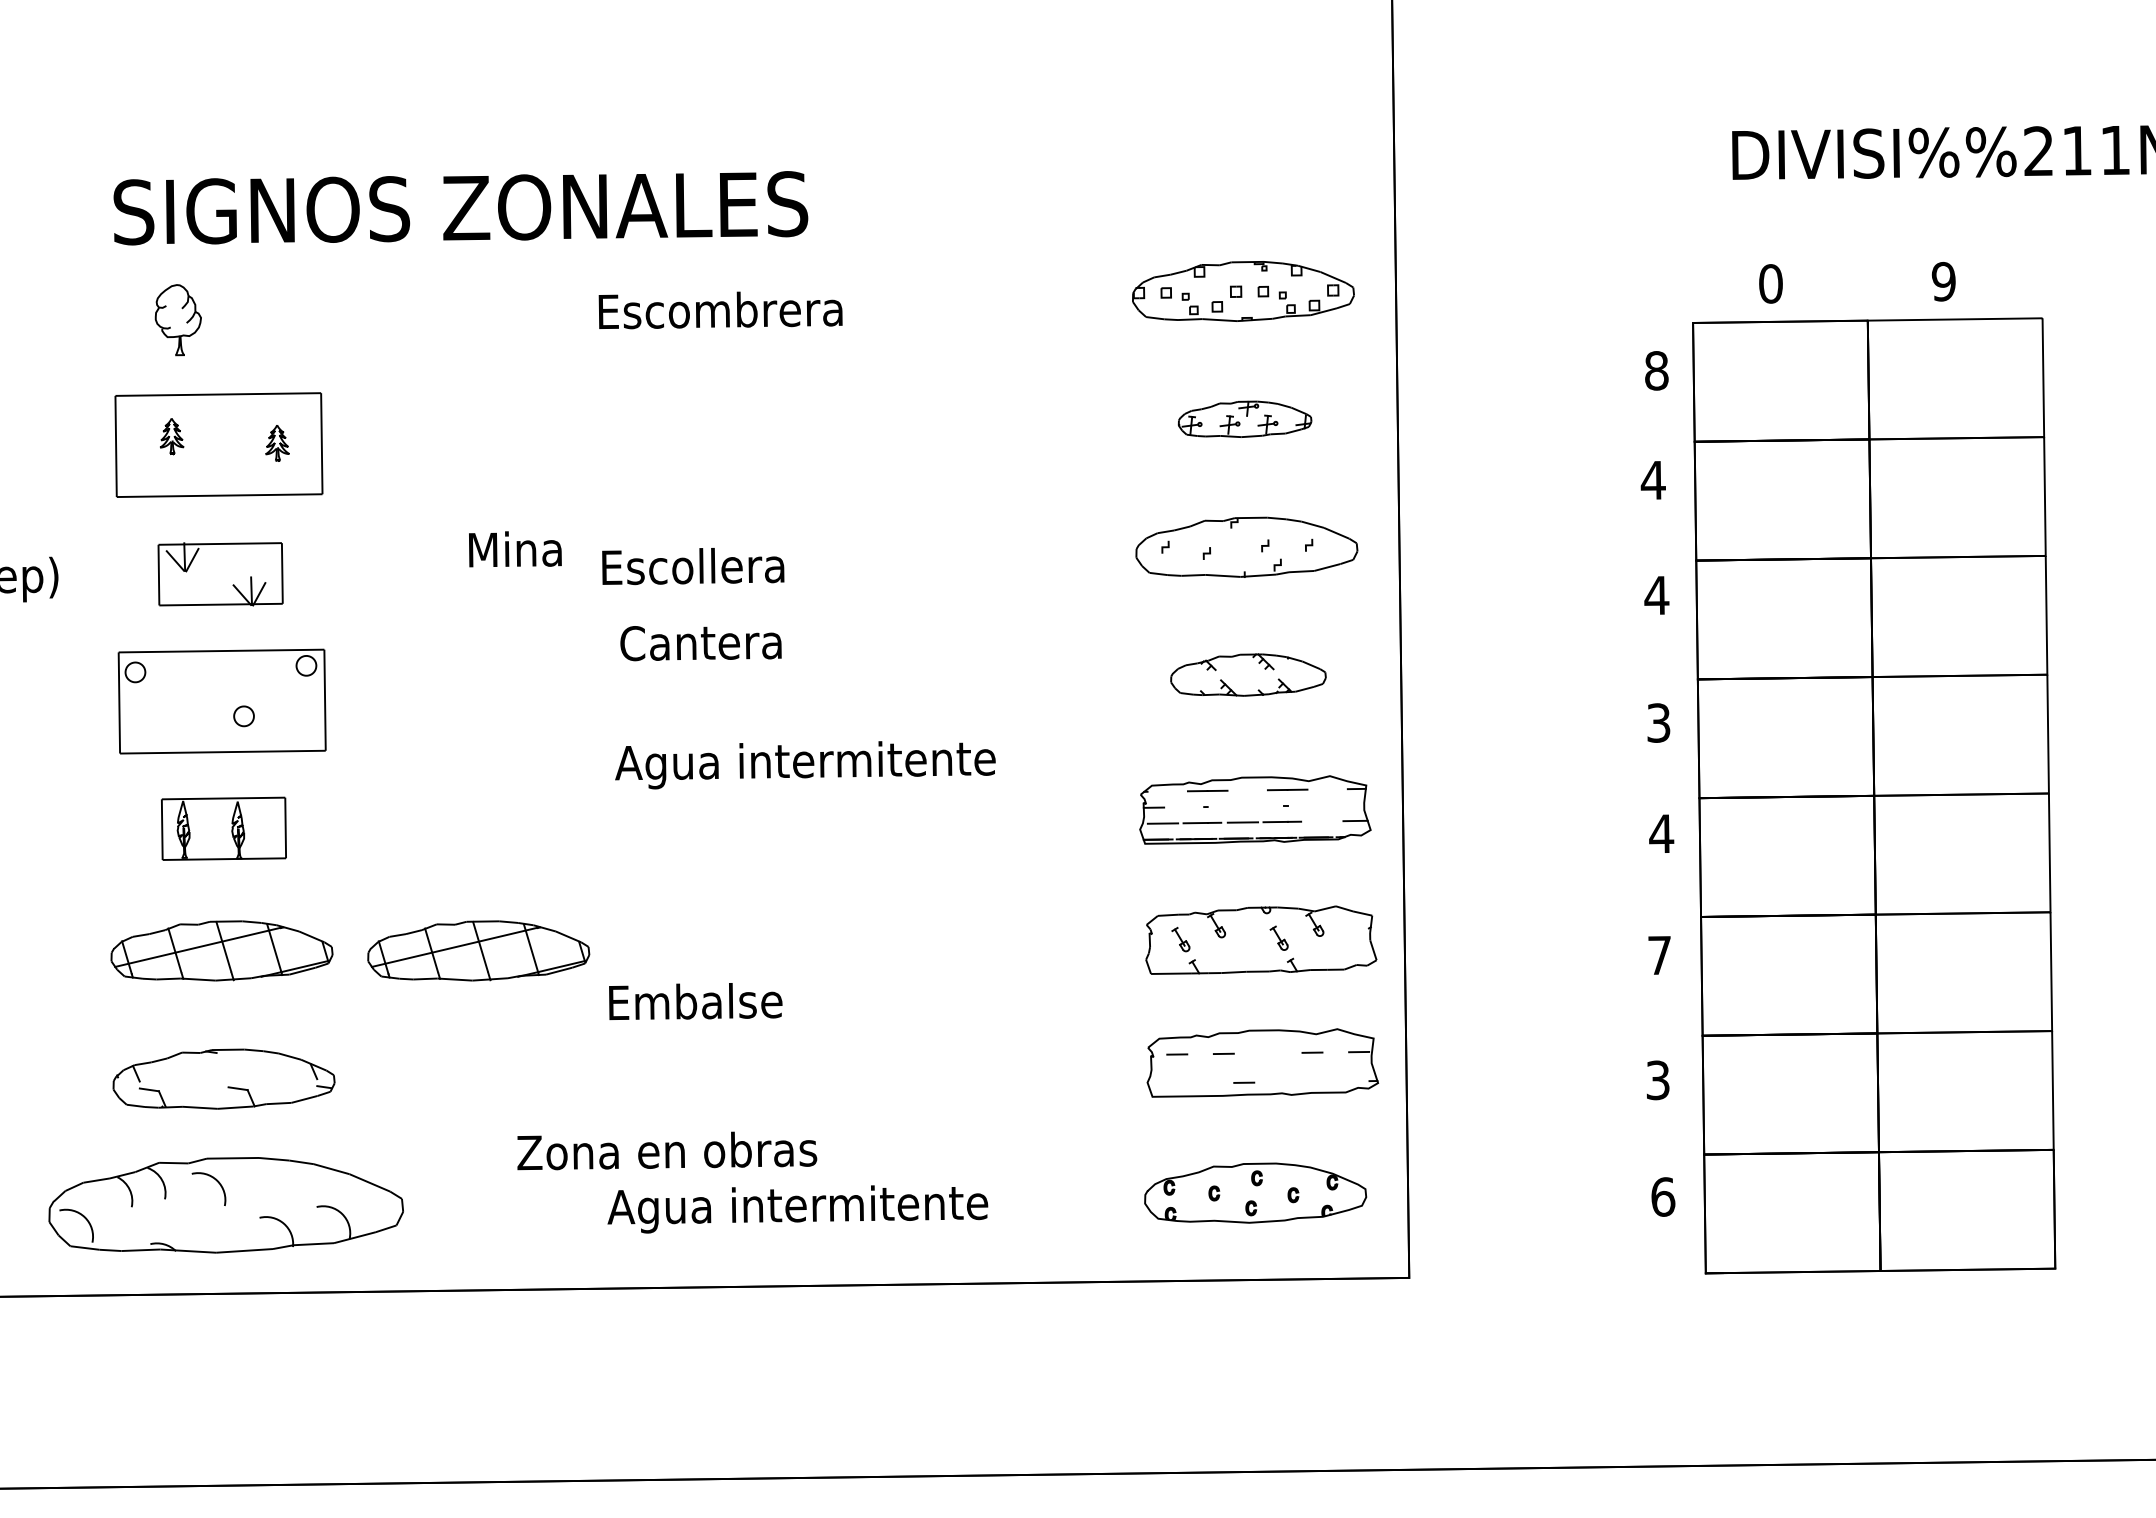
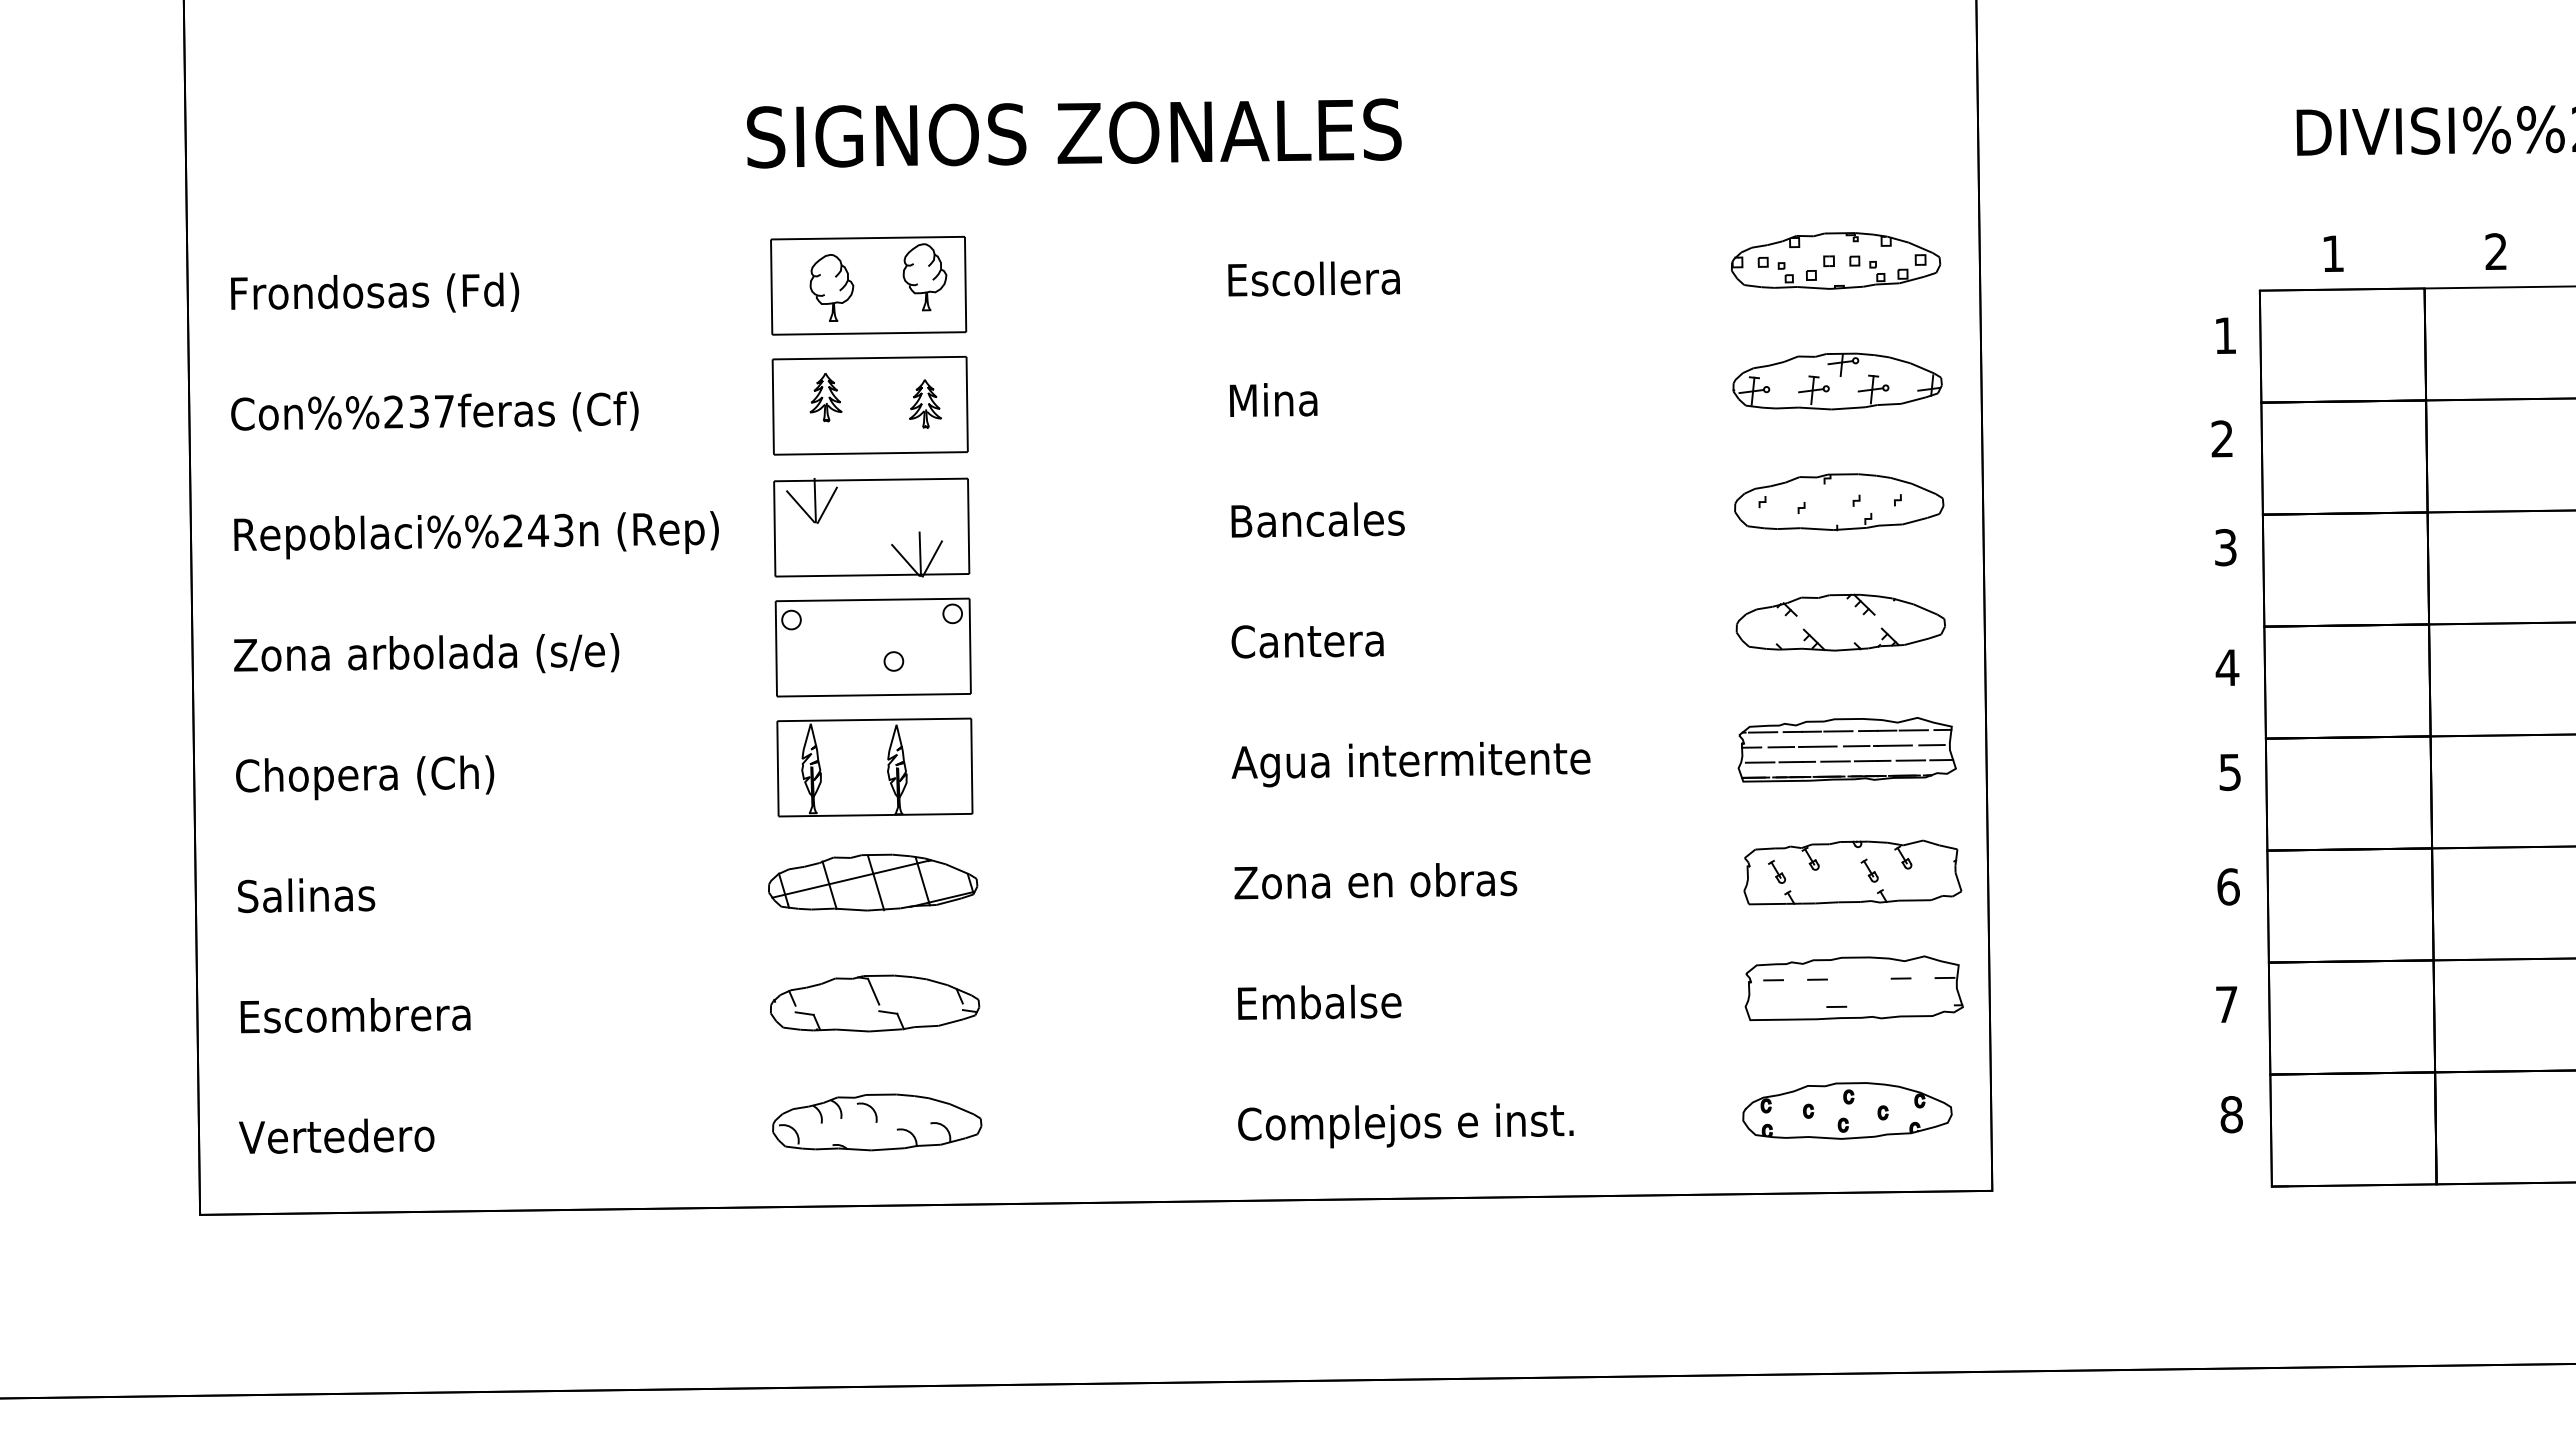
text: (461, 208) -> (1074, 133), moved
text: (1944, 281) -> (2496, 251), 9 -> 2
text: (1771, 283) -> (2333, 253), 0 -> 1
text: (769, 310) -> (1389, 278), Escombrera -> Escollera
part: (217, 317) -> (868, 285), added
text: (1656, 370) -> (2225, 335), 8 -> 1
part: (1245, 419) -> (1837, 381), size x1.67
part: (171, 436) -> (825, 397), size x1.43
part: (277, 442) -> (925, 403), size x1.43
text: (1653, 479) -> (2222, 438), 4 -> 2
text: (515, 548) -> (1273, 399), moved
text: (699, 565) -> (1323, 519), Escollera -> Bancales
part: (220, 574) -> (871, 527), size x1.67
text: (1656, 595) -> (2225, 547), 4 -> 3
text: (700, 643) -> (1307, 641), moved
part: (1248, 674) -> (1840, 622), size x1.43
text: (1658, 722) -> (2227, 667), 3 -> 4
text: (804, 765) -> (1410, 764), moved
line: (1325, 789) -> (1913, 730), added
line: (1246, 790) -> (1838, 731), added
line: (1165, 791) -> (1762, 732), added
line: (1305, 805) -> (1894, 745), added
line: (1344, 805) -> (1931, 745), added
line: (1225, 806) -> (1819, 746), added
line: (1265, 806) -> (1856, 746), added
line: (1185, 807) -> (1781, 747), added
line: (1322, 821) -> (1910, 760), added
part: (223, 828) -> (874, 767), size x1.67
text: (1661, 834) -> (2230, 772), 4 -> 5
part: (479, 950) -> (1115, 882), removed
text: (1659, 955) -> (2228, 886), 7 -> 6
text: (695, 1000) -> (1319, 1001), moved
line: (222, 1066) -> (873, 991), added
text: (1657, 1080) -> (2226, 1004), 3 -> 7
text: (666, 1151) -> (1375, 881), moved
text: (1662, 1196) -> (2231, 1114), 6 -> 8
part: (226, 1205) -> (877, 1122), size x0.62
text: (797, 1209) -> (1415, 1126), Agua intermitente -> Complejos e inst.

